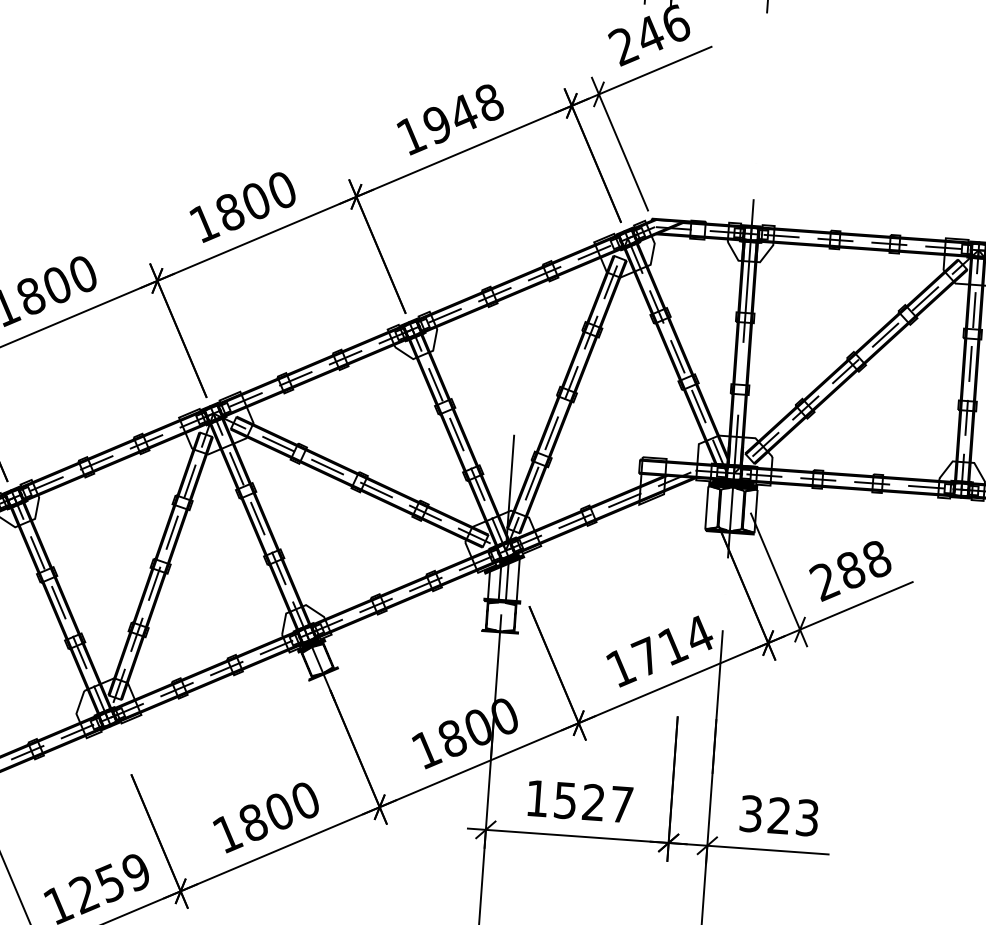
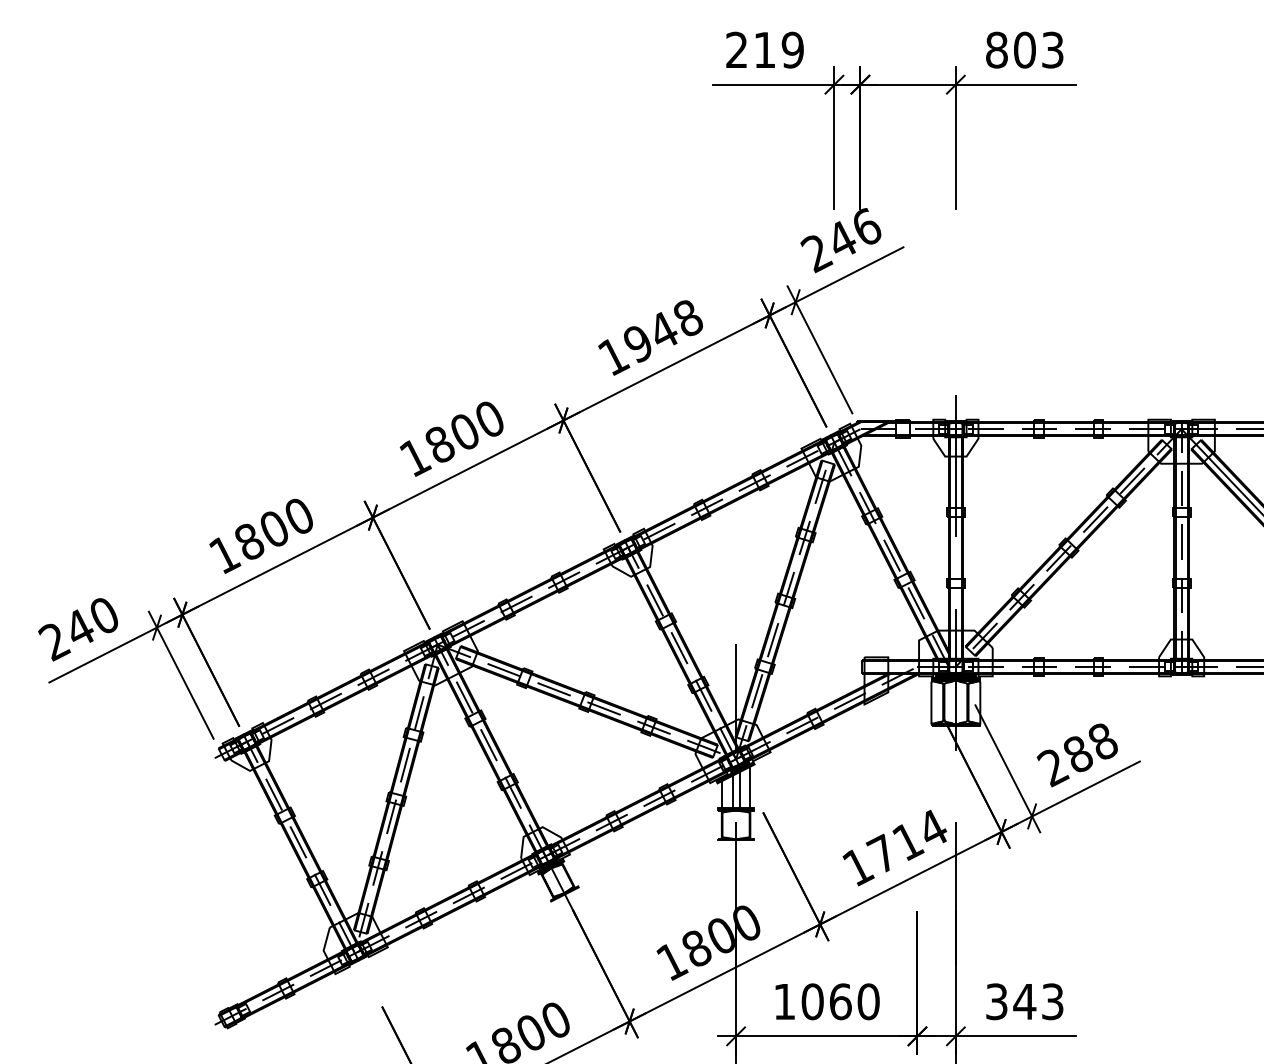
text: (593, 802) -> (840, 1001), 1527 -> 1060
text: (779, 815) -> (1024, 1001), 323 -> 343

